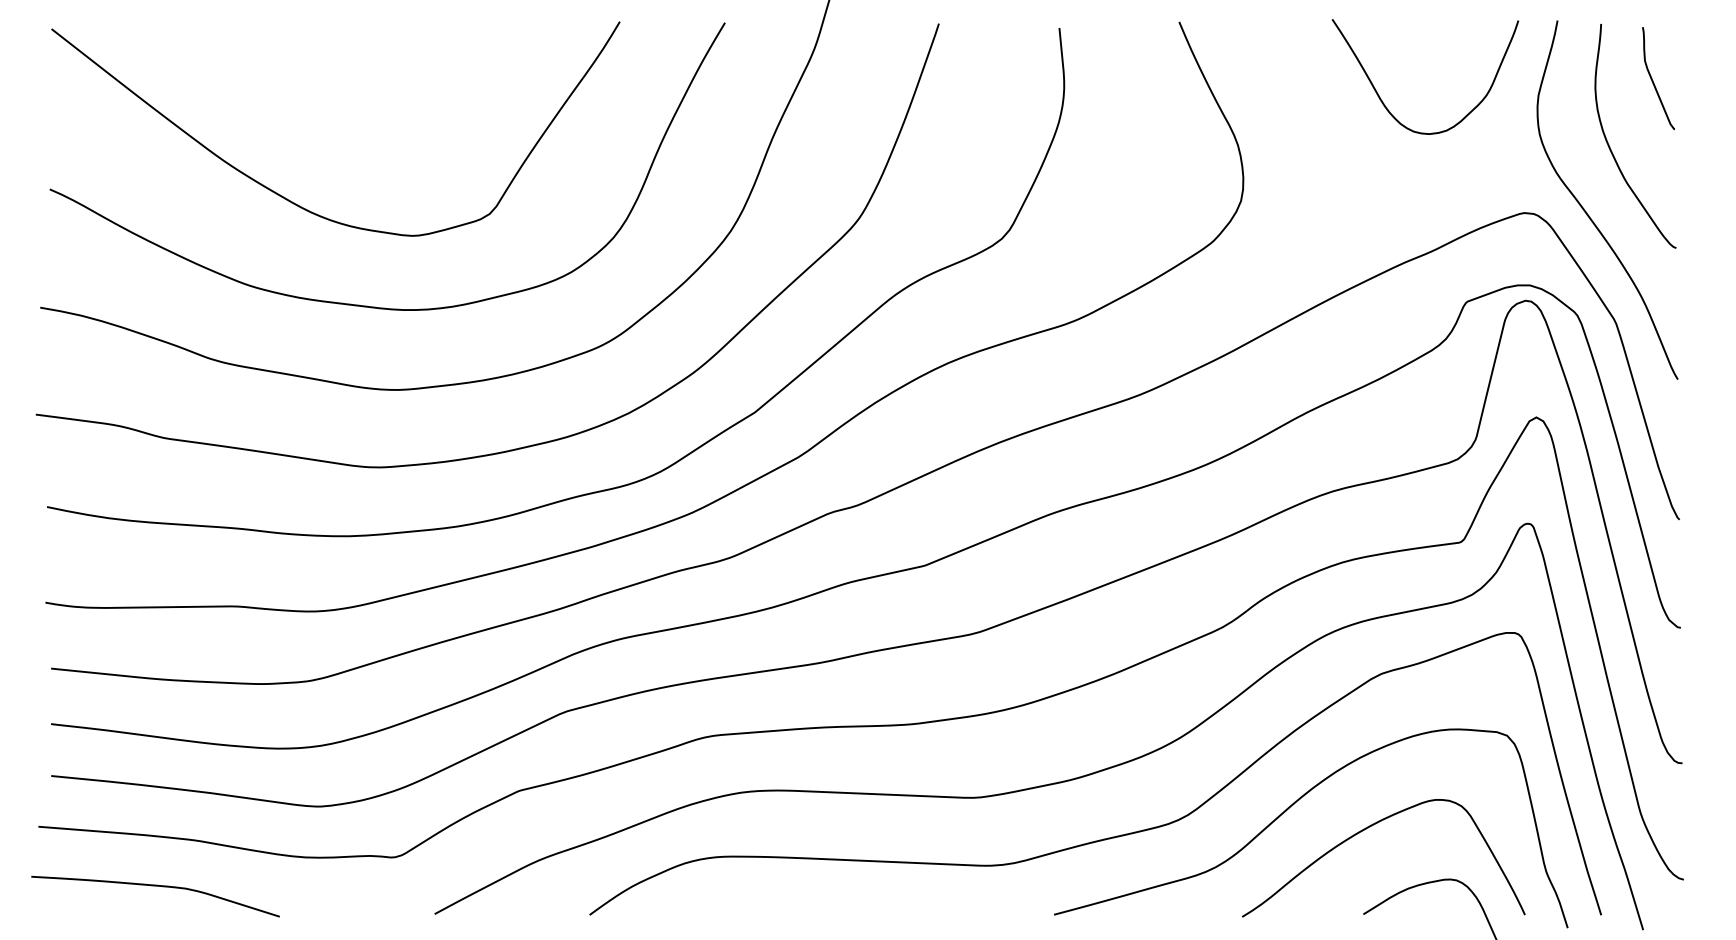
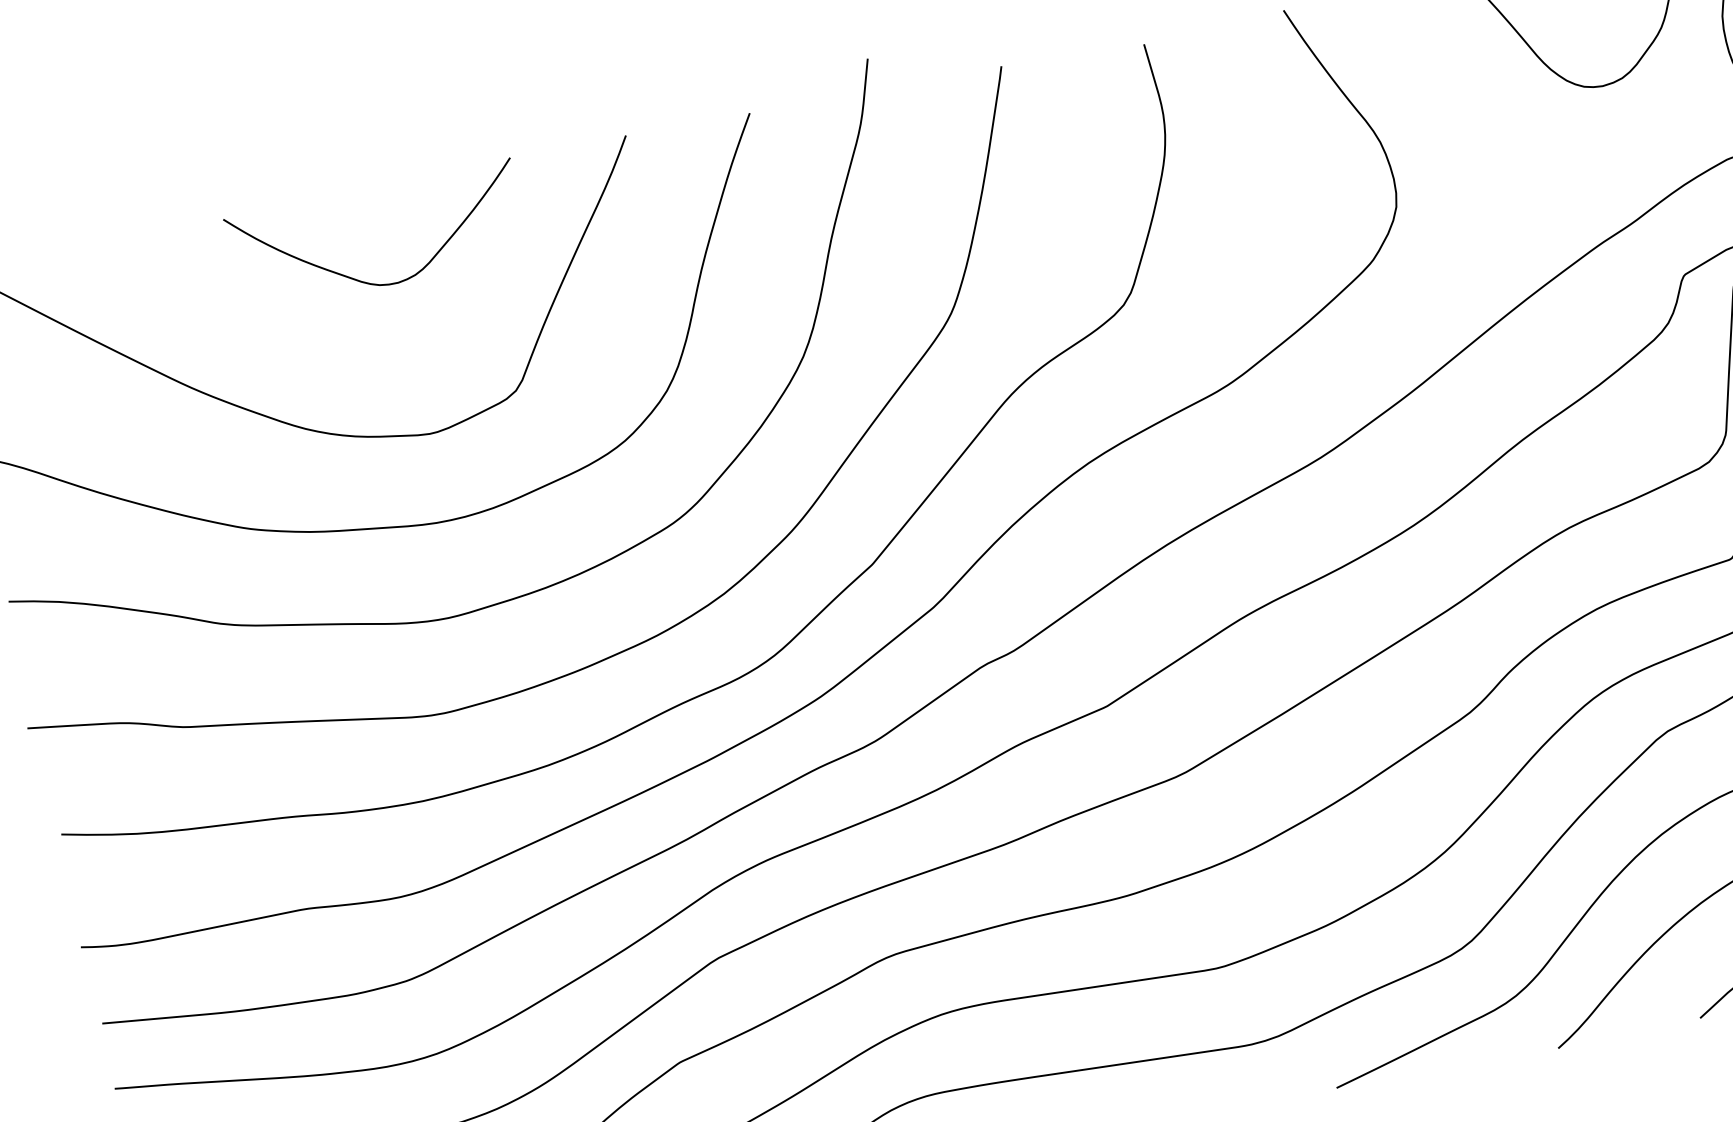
curve: (377, 97) -> (357, 278), added

